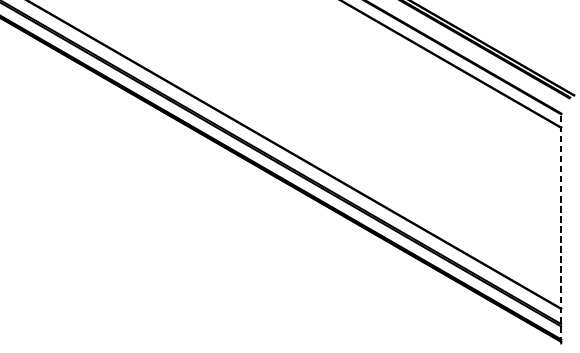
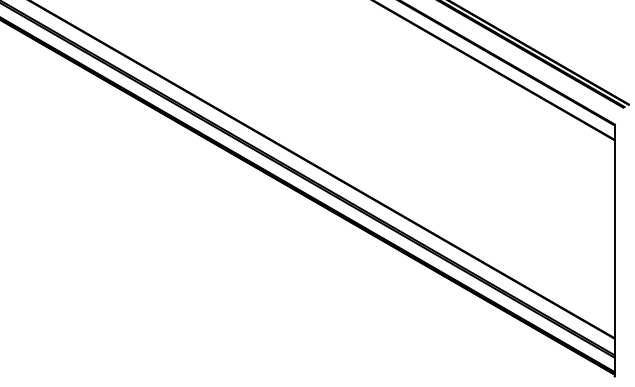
line: (561, 228) -> (614, 250), dashed -> solid

